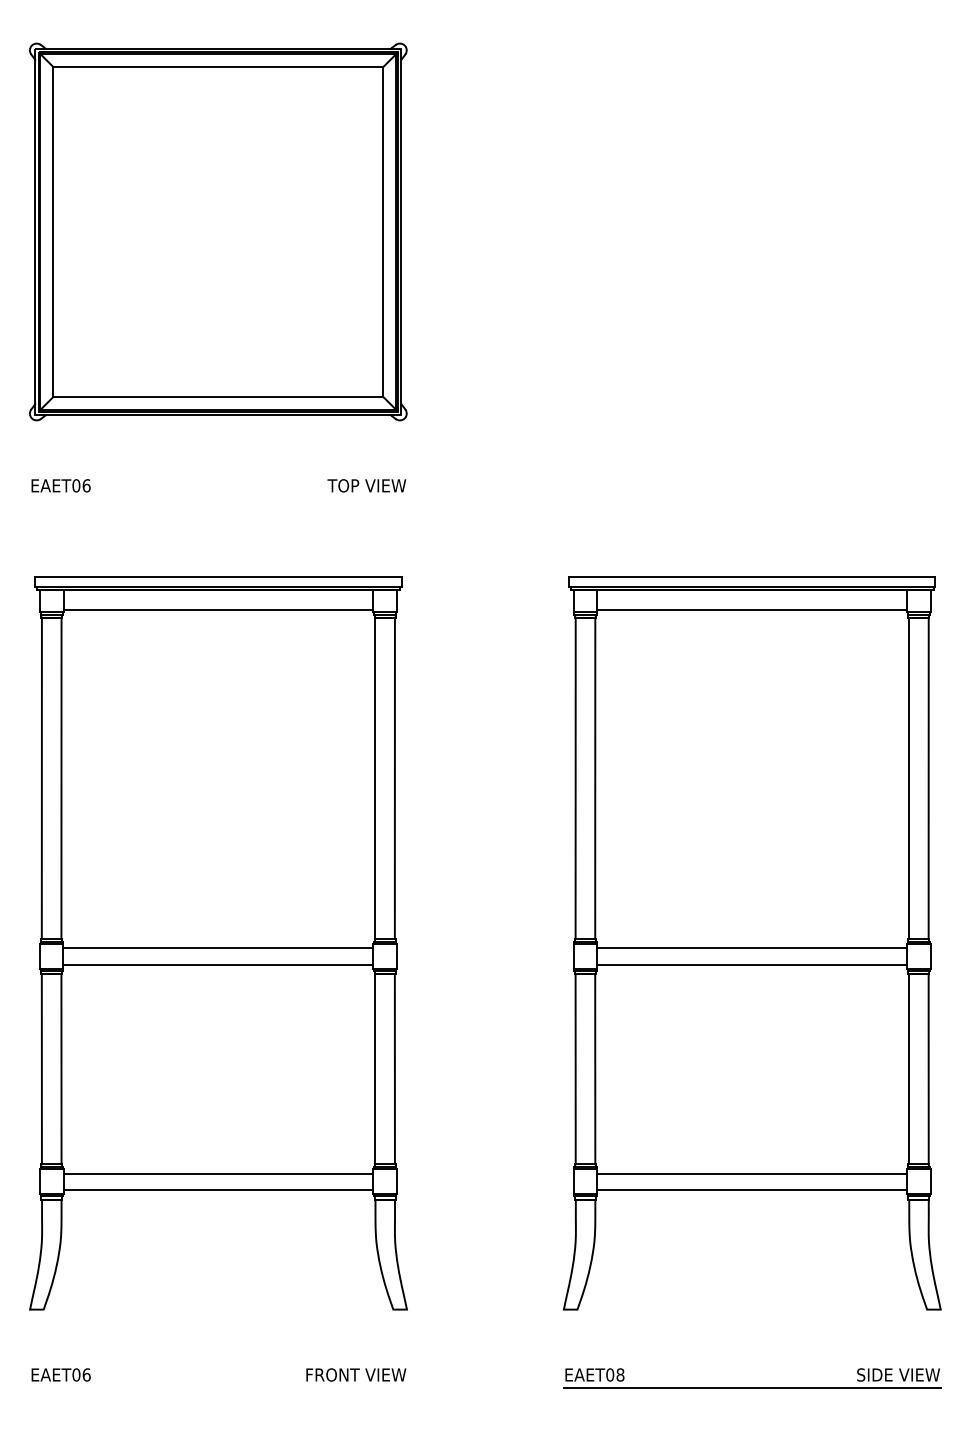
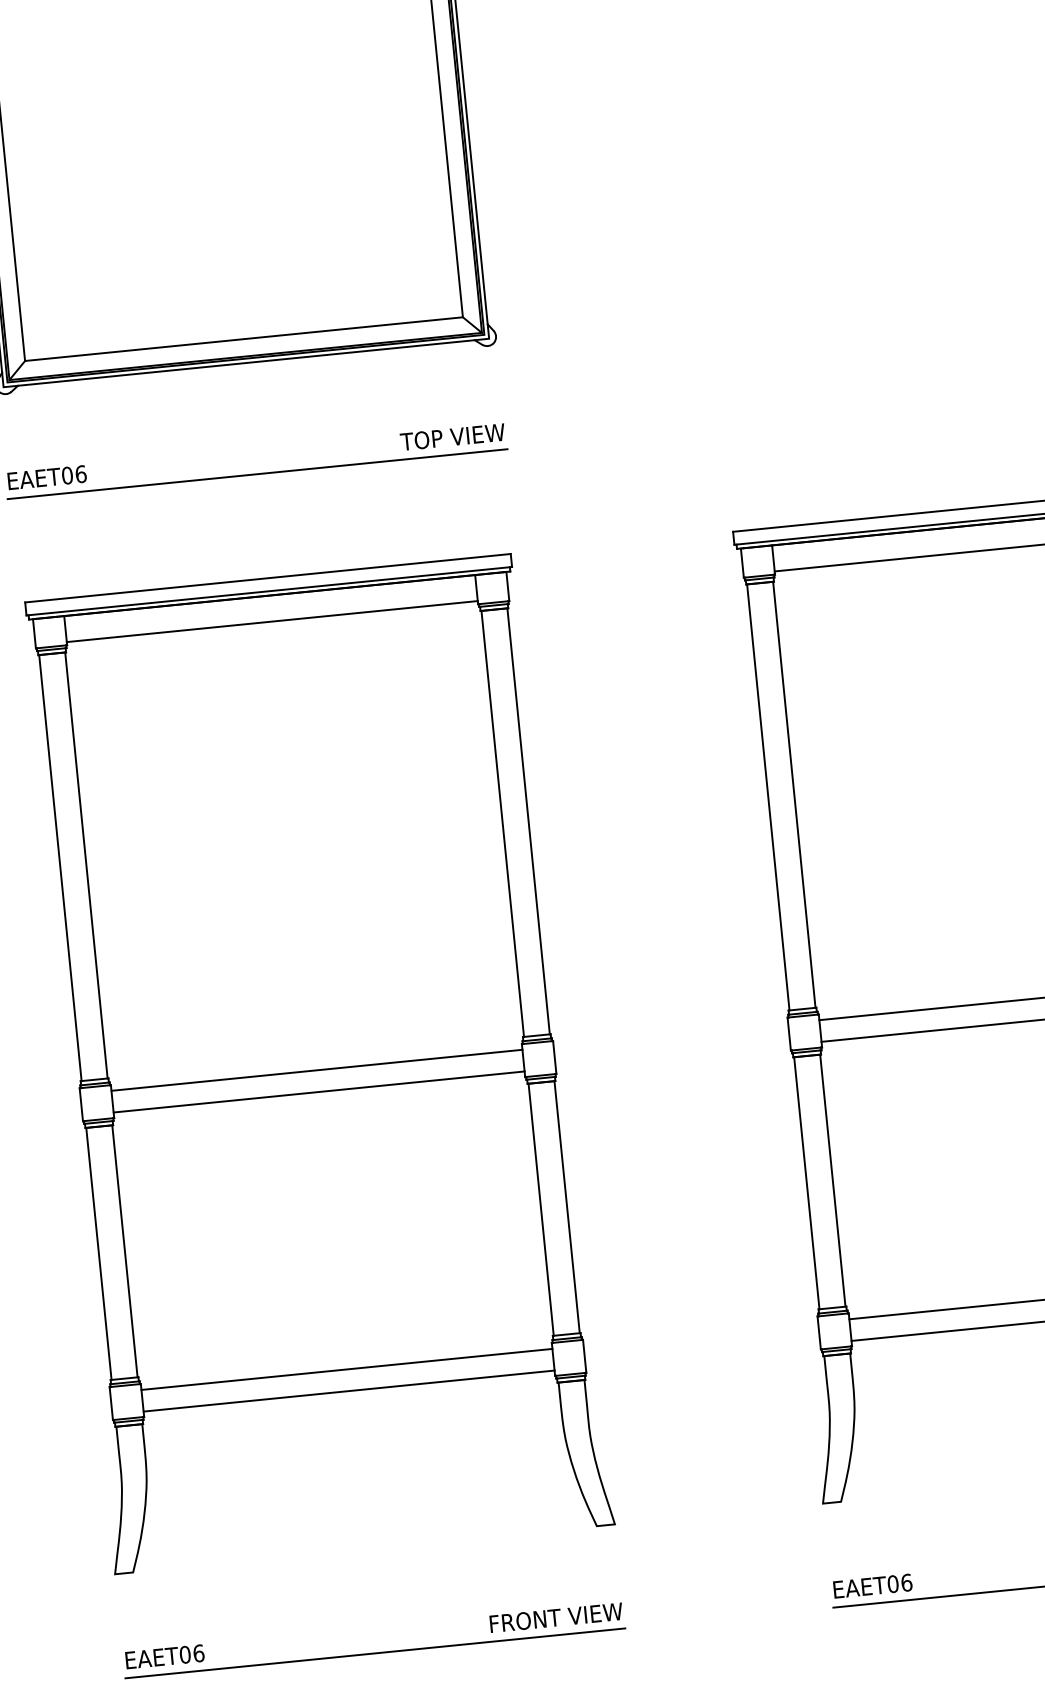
line: (218, 498) -> (257, 473), added
text: (620, 1374) -> (906, 1582), EAET08 -> EAET06
line: (218, 1388) -> (375, 1653), added

